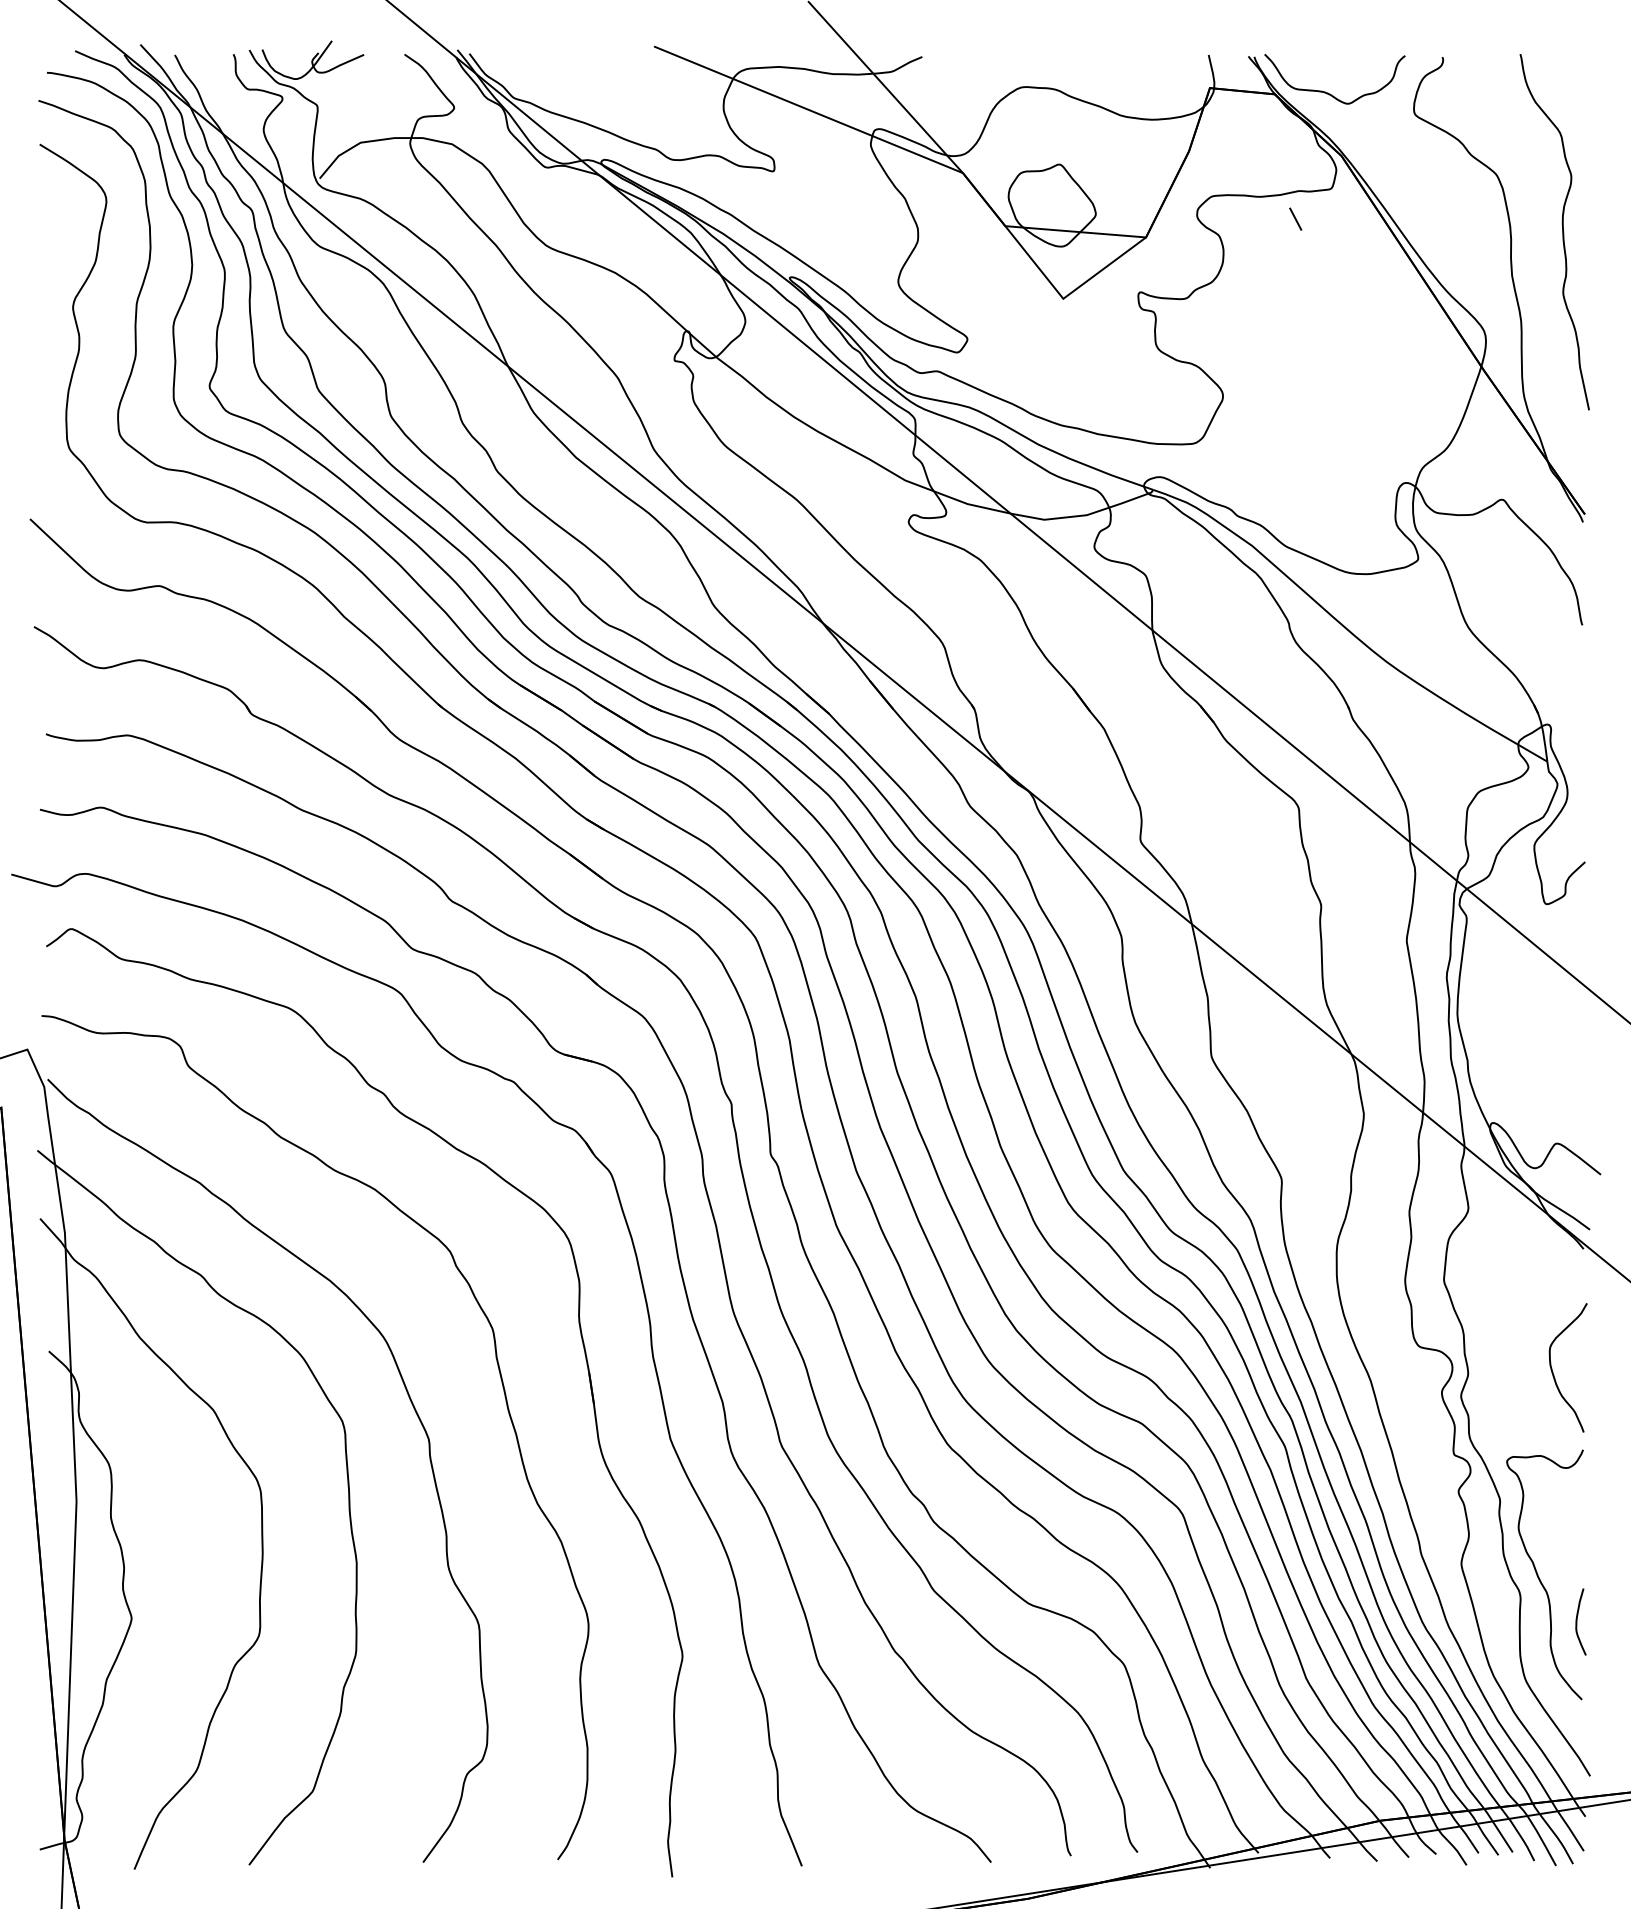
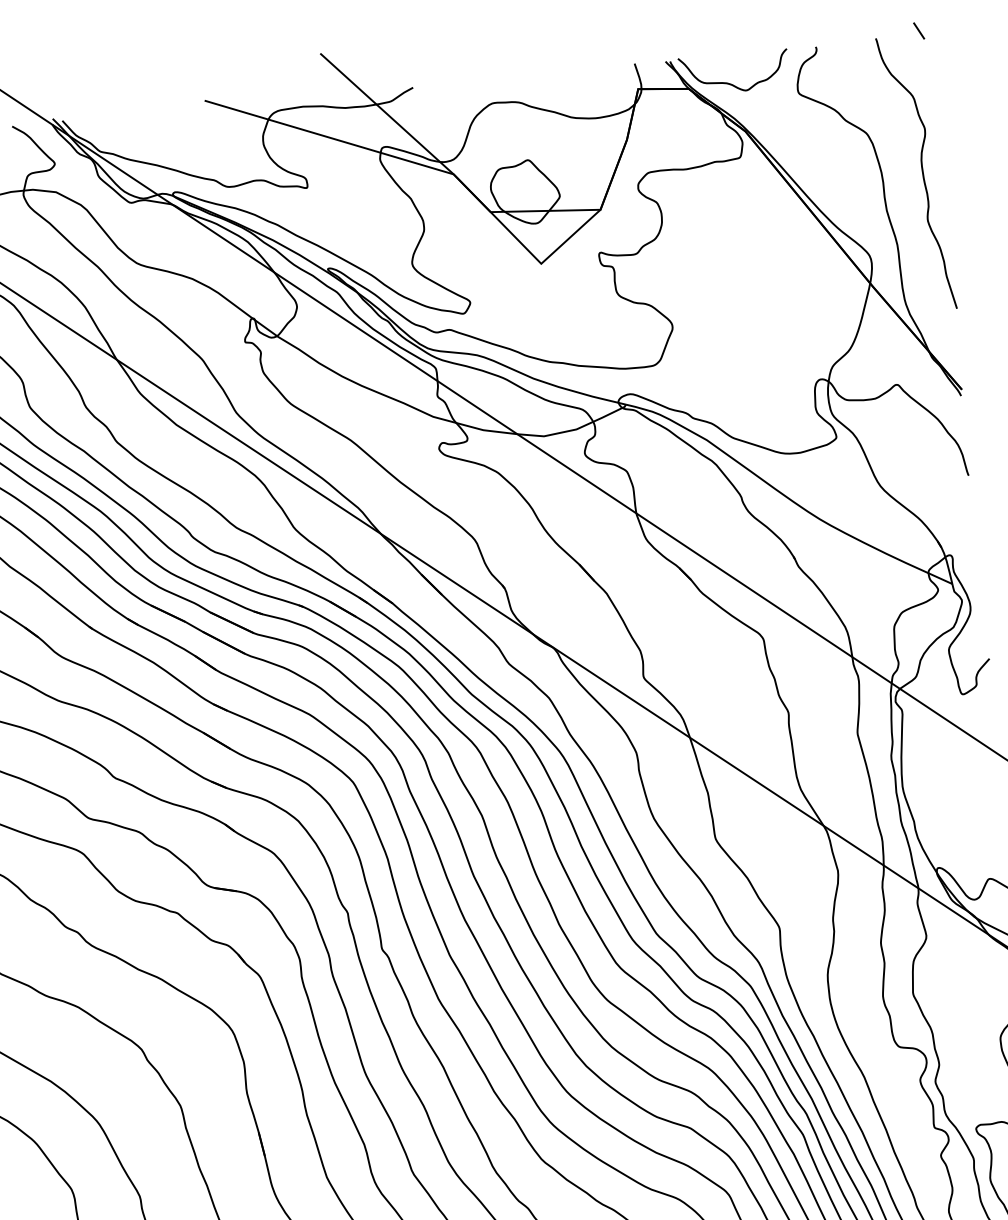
line: (1295, 218) -> (918, 30), moved

